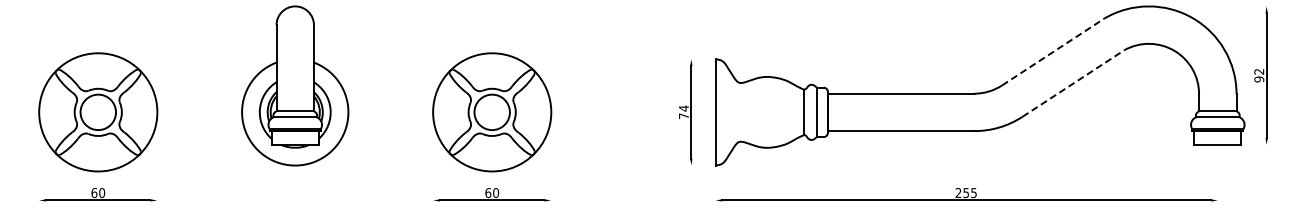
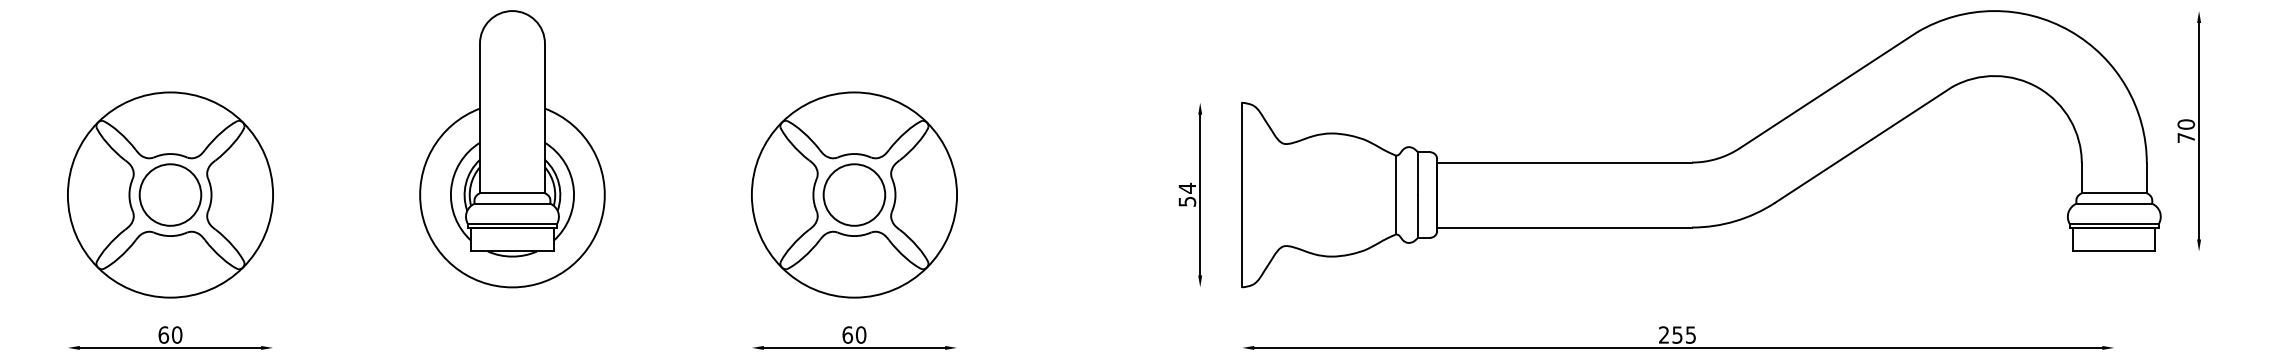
line: (1053, 51) -> (1829, 89), dashed -> solid
text: (1259, 75) -> (2186, 131), 92 -> 70
line: (1073, 83) -> (1863, 144), dashed -> solid
text: (683, 116) -> (1186, 202), 74 -> 54

